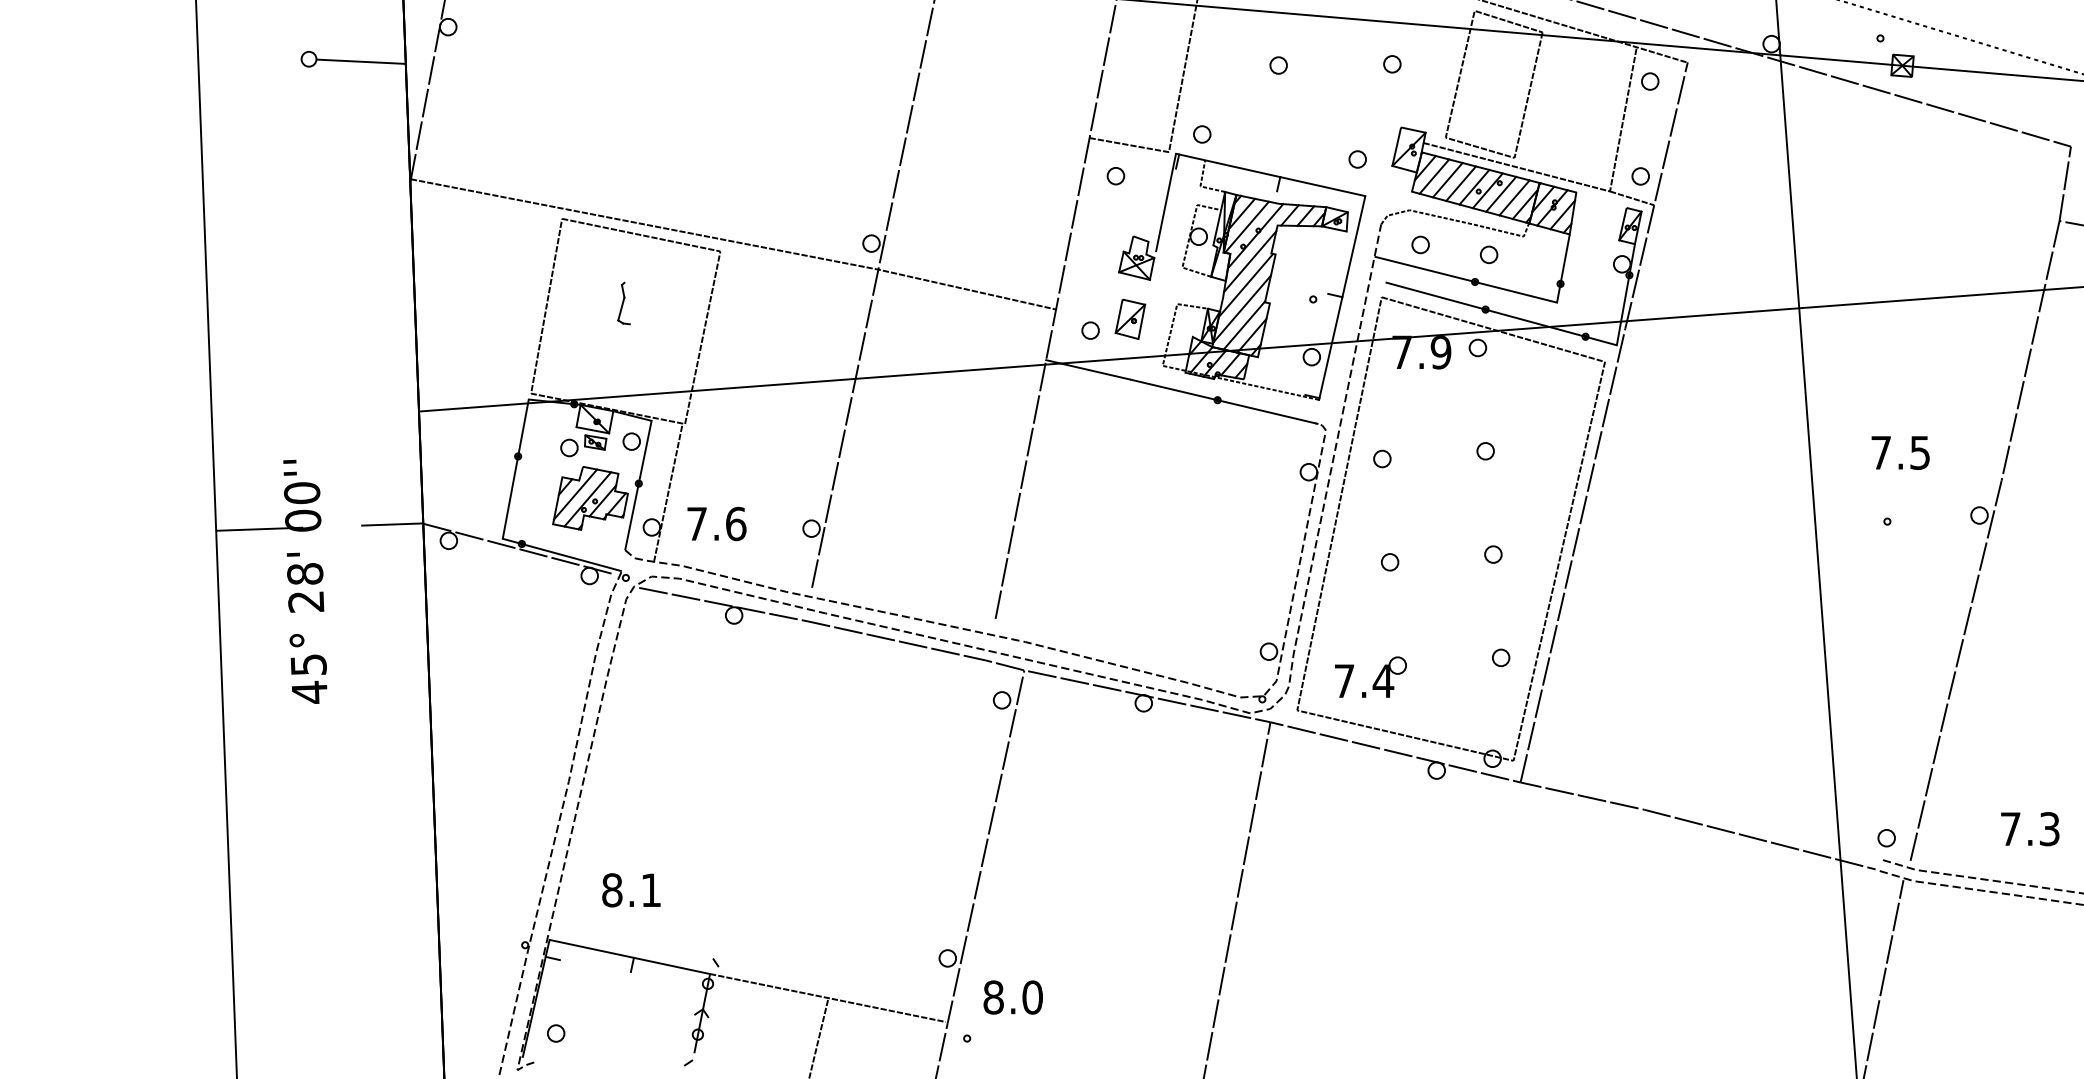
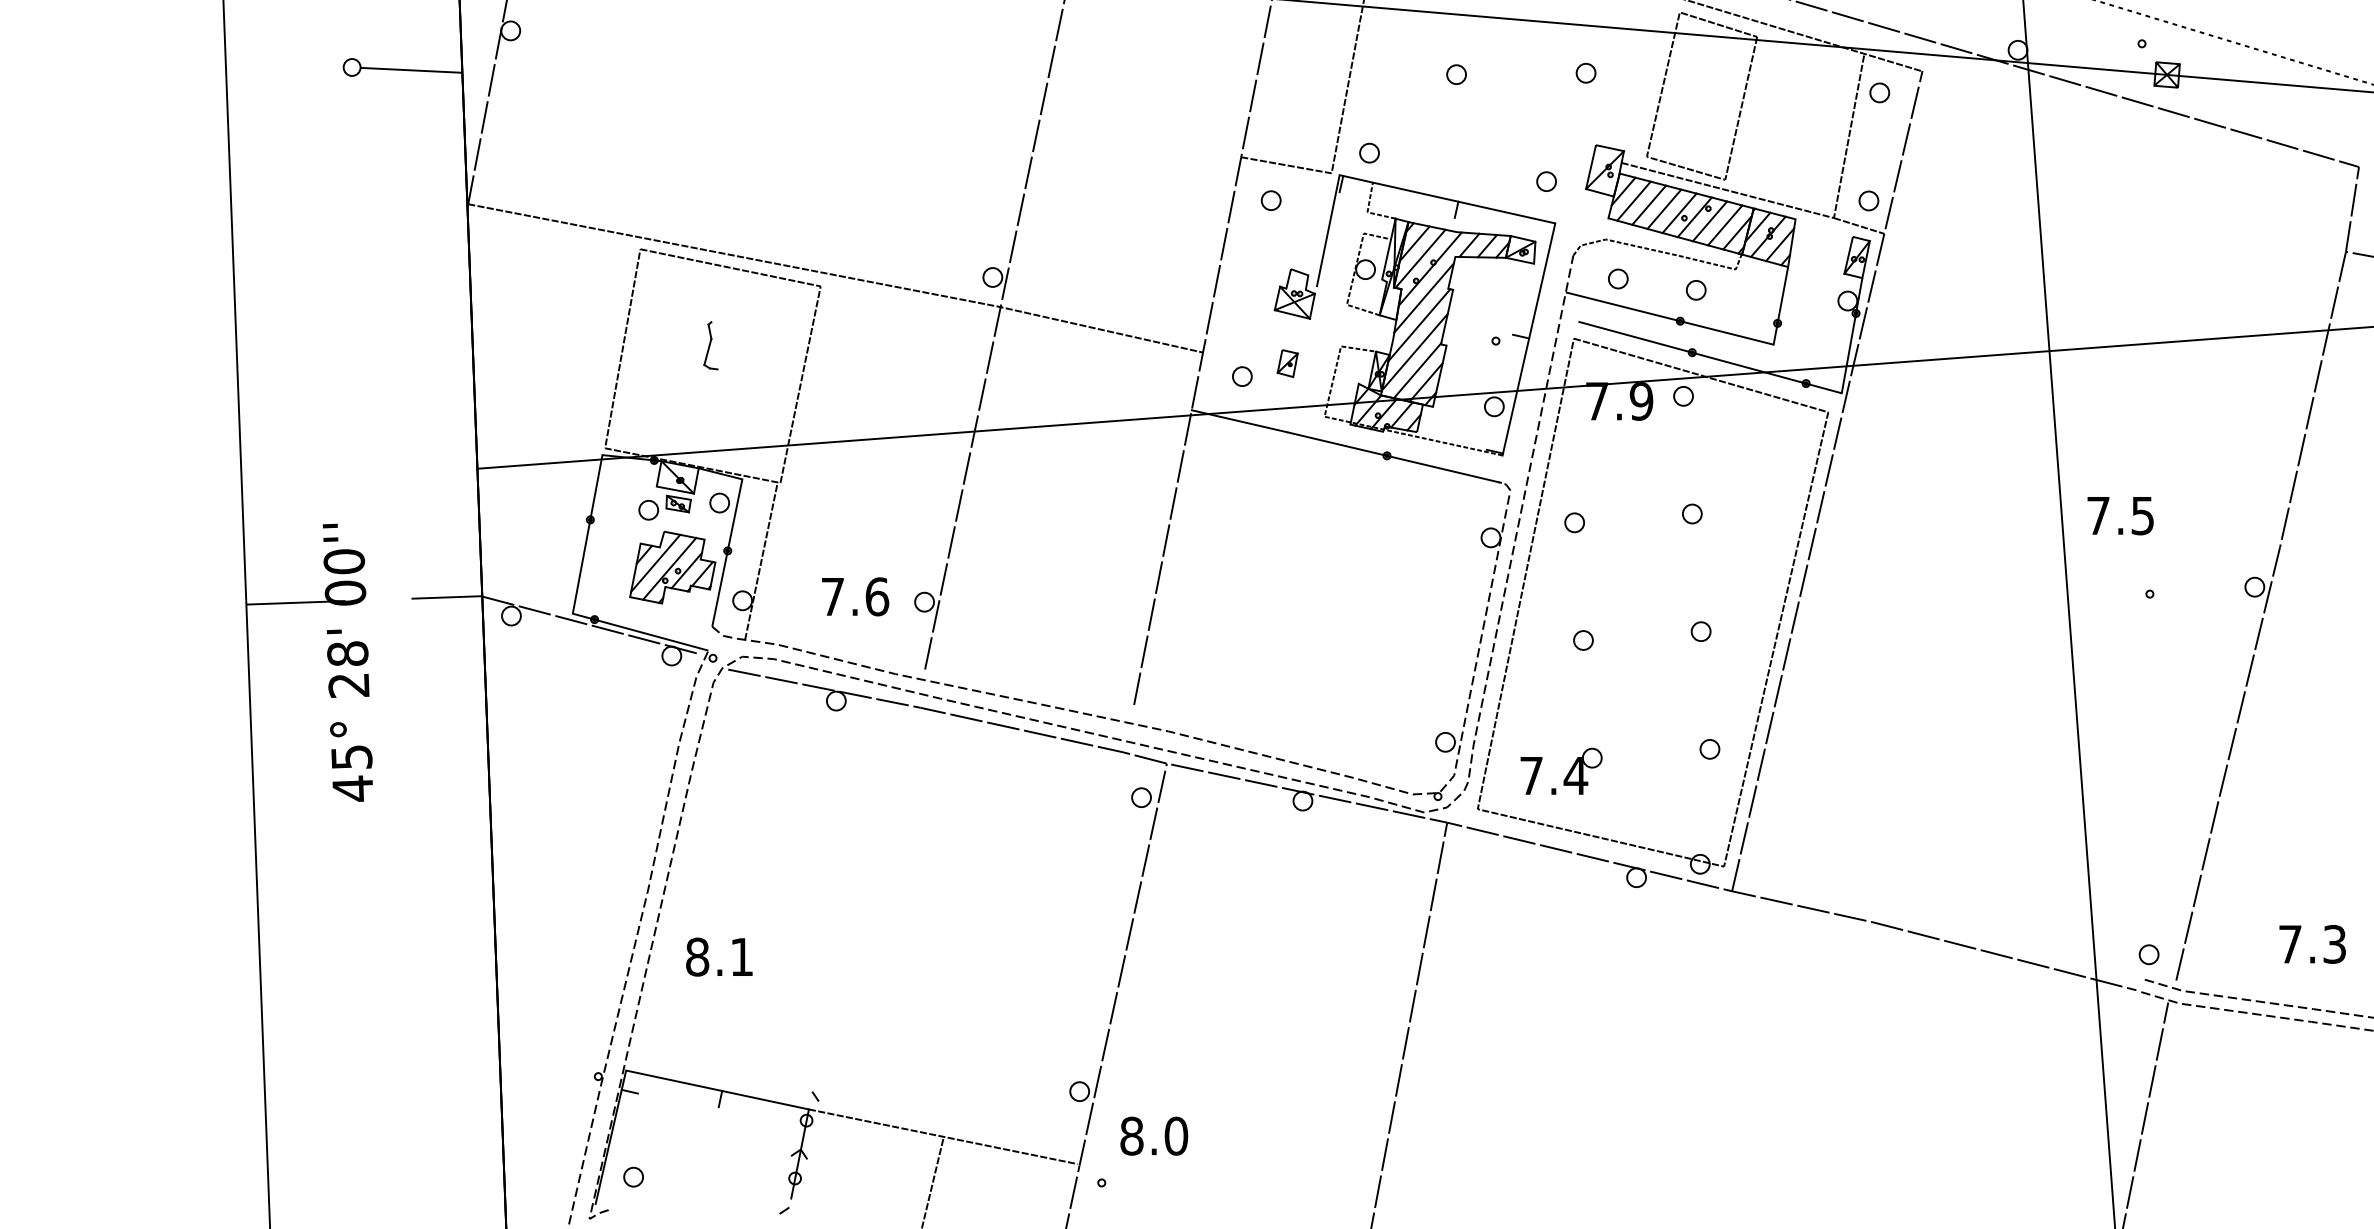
part: (1130, 318) -> (1287, 362), size x0.6
text: (1900, 452) -> (2120, 515), moved
text: (716, 523) -> (854, 596), moved
text: (631, 890) -> (719, 957), moved

